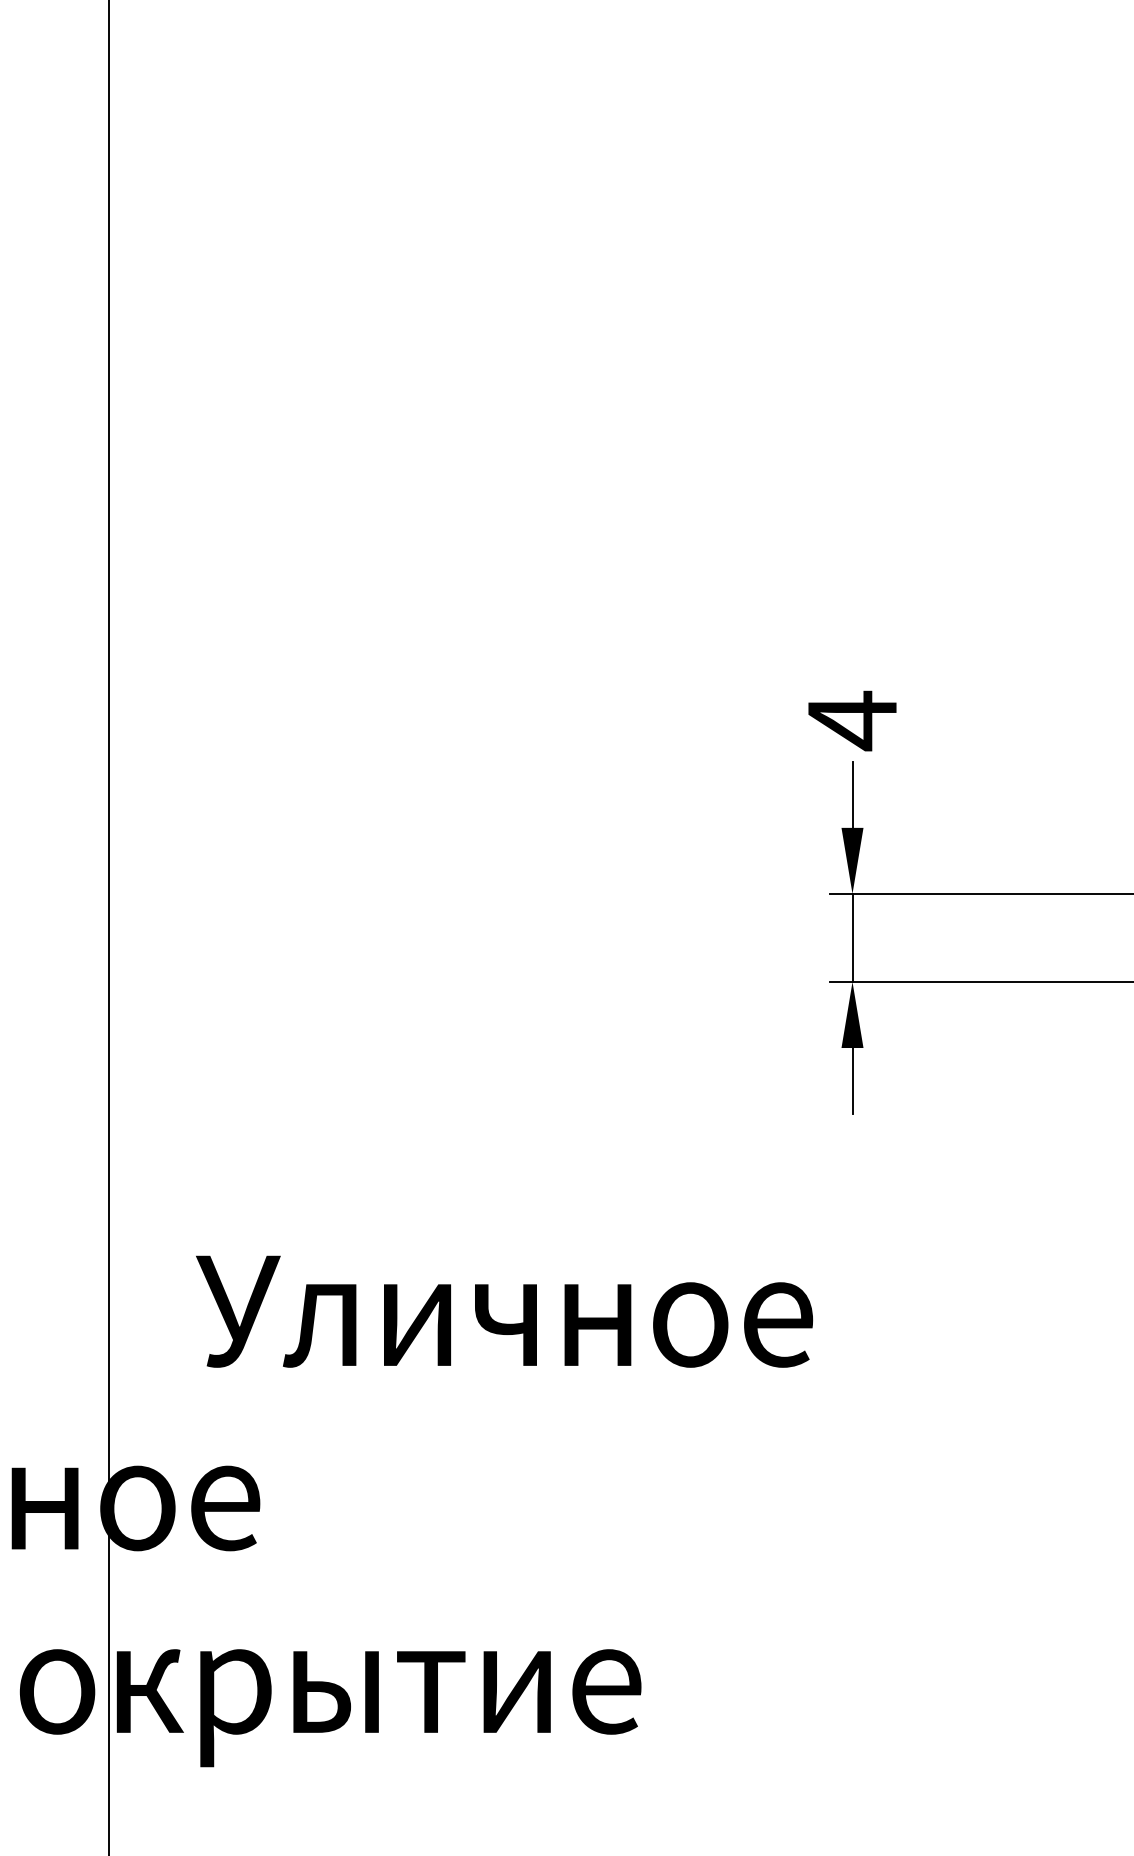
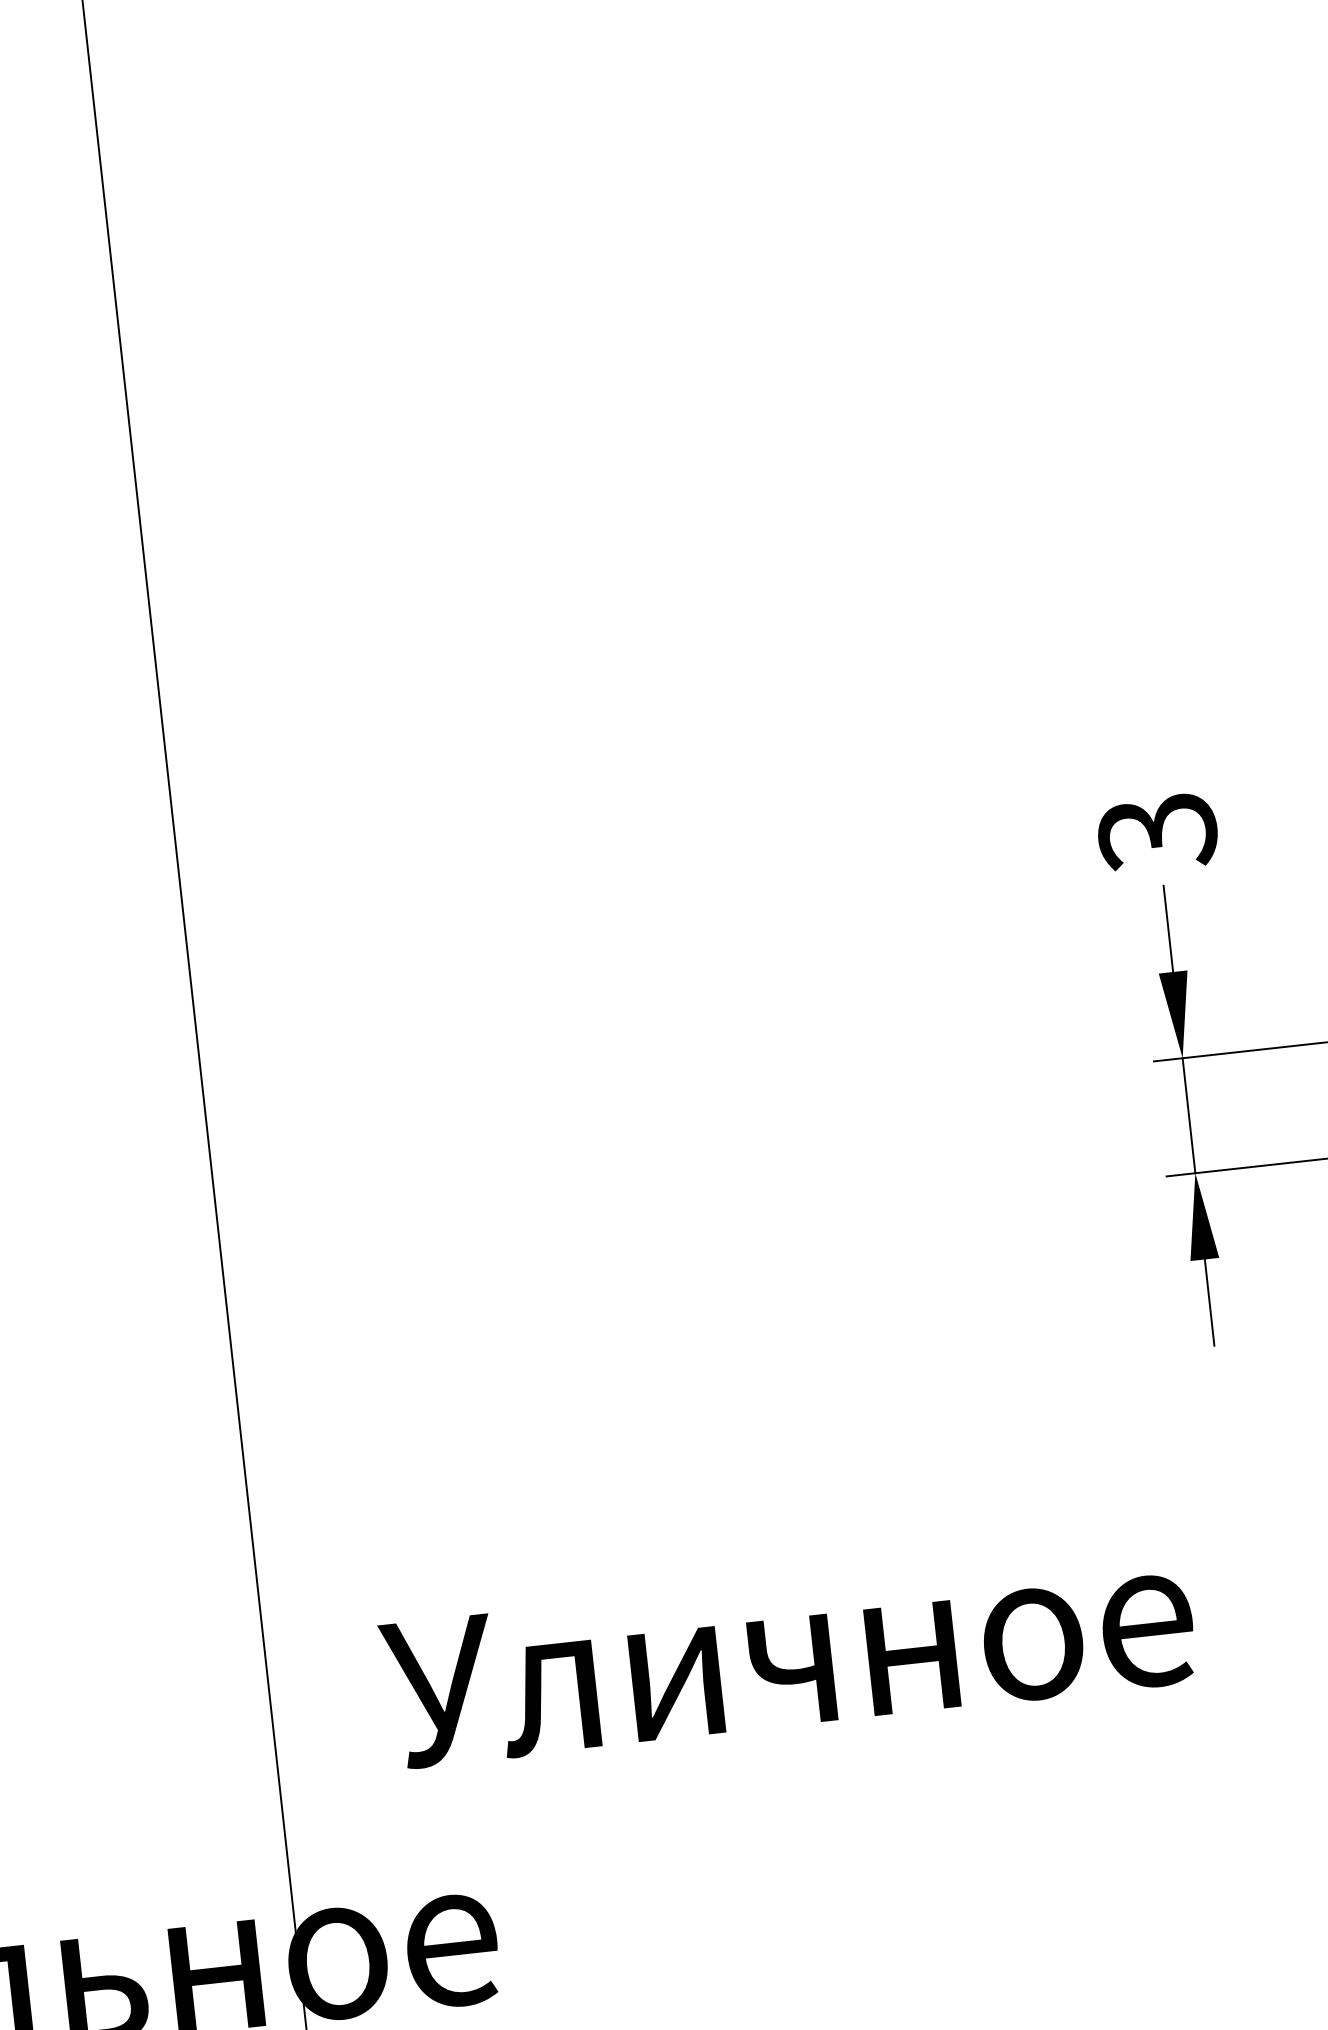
text: (852, 720) -> (1157, 831), 4 -> 3

